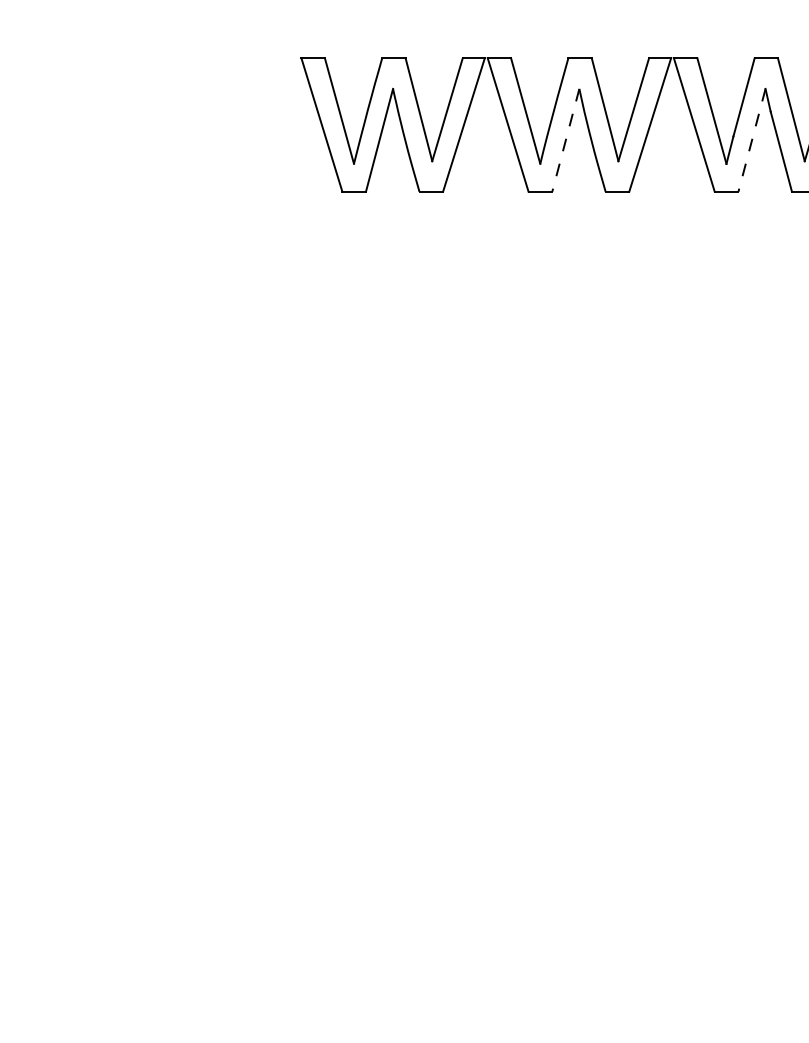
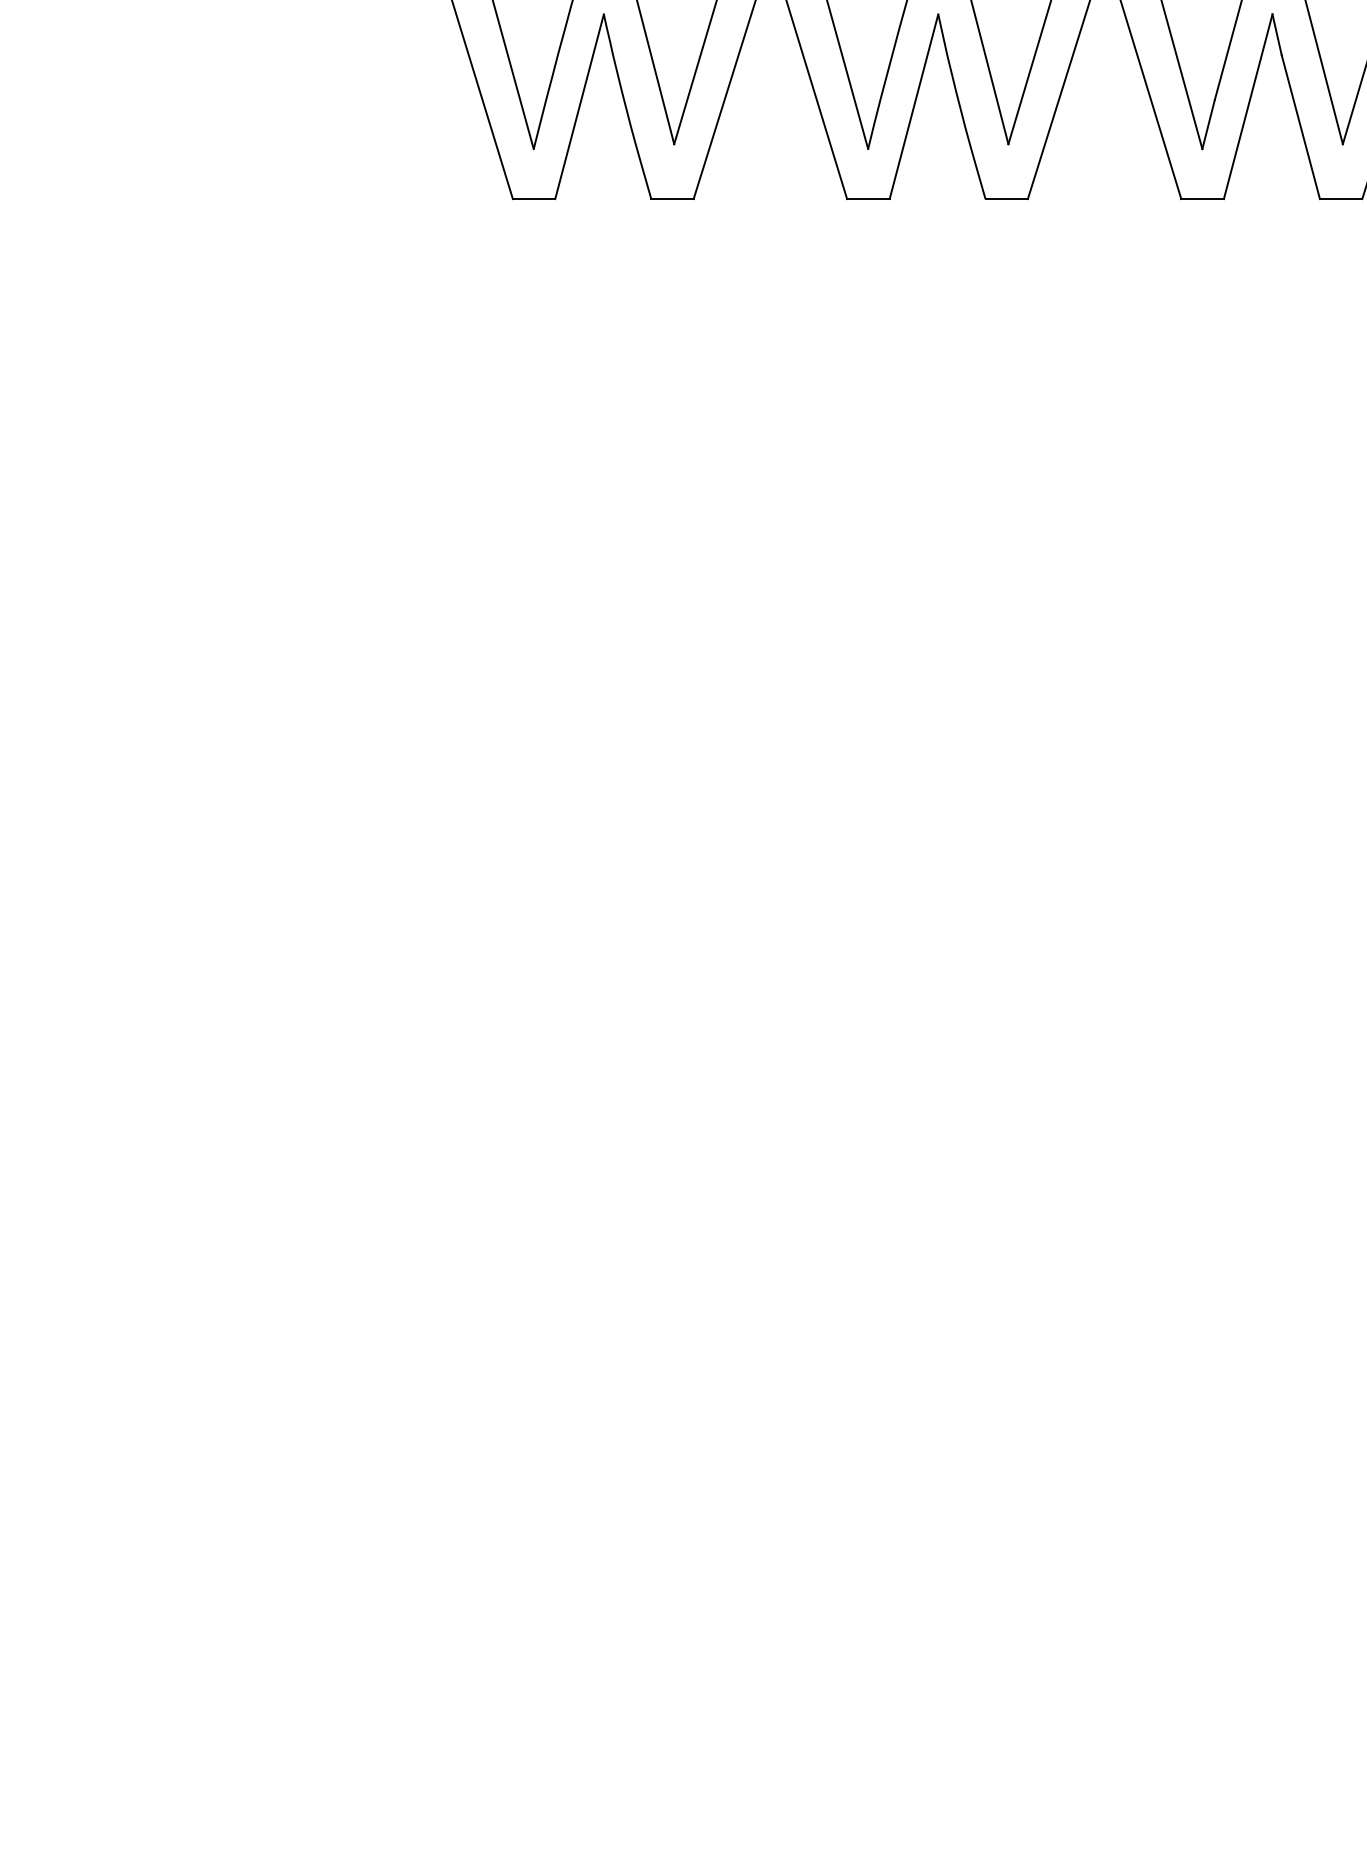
line: (565, 140) -> (913, 106), dashed -> solid
line: (751, 140) -> (1247, 106), dashed -> solid

